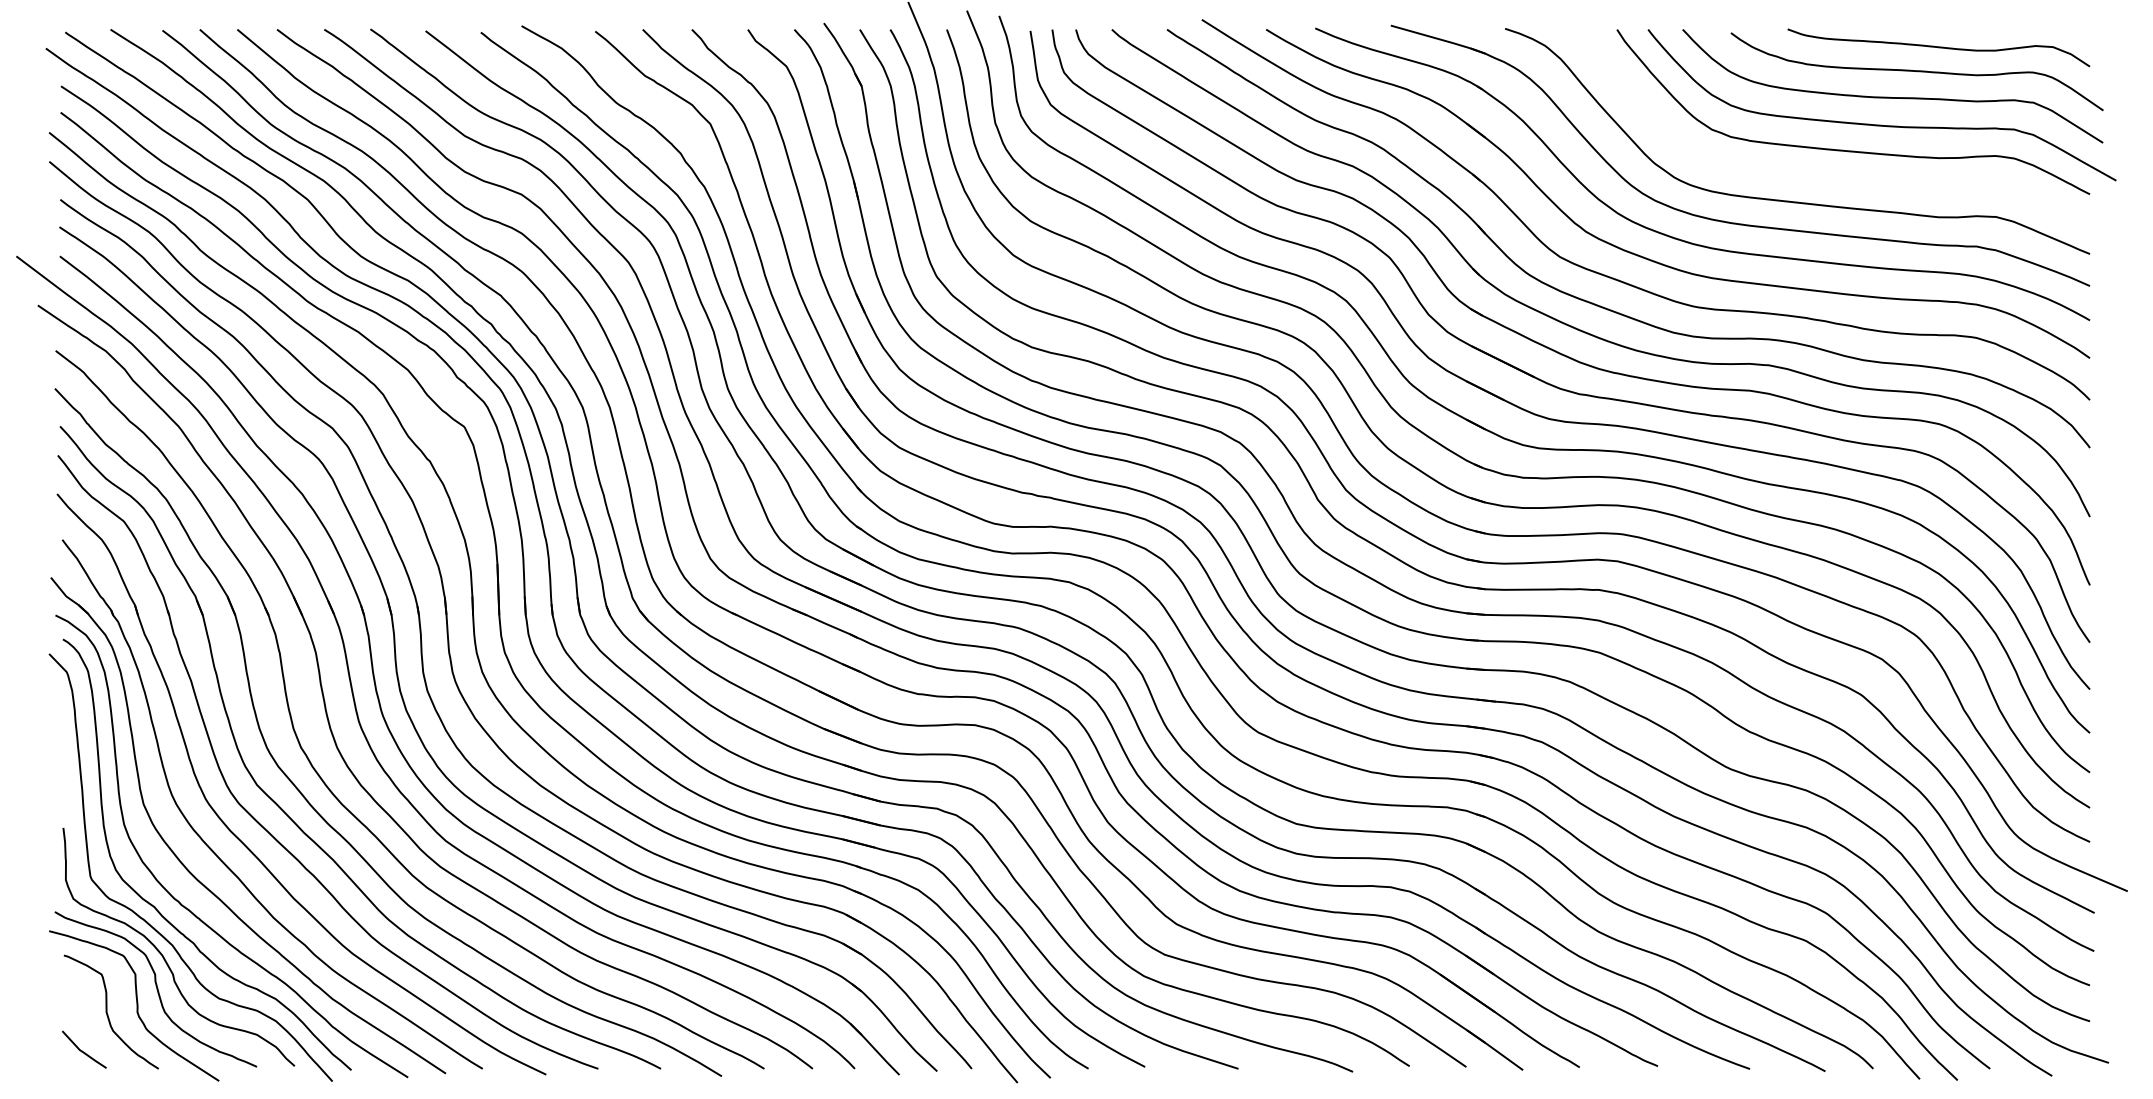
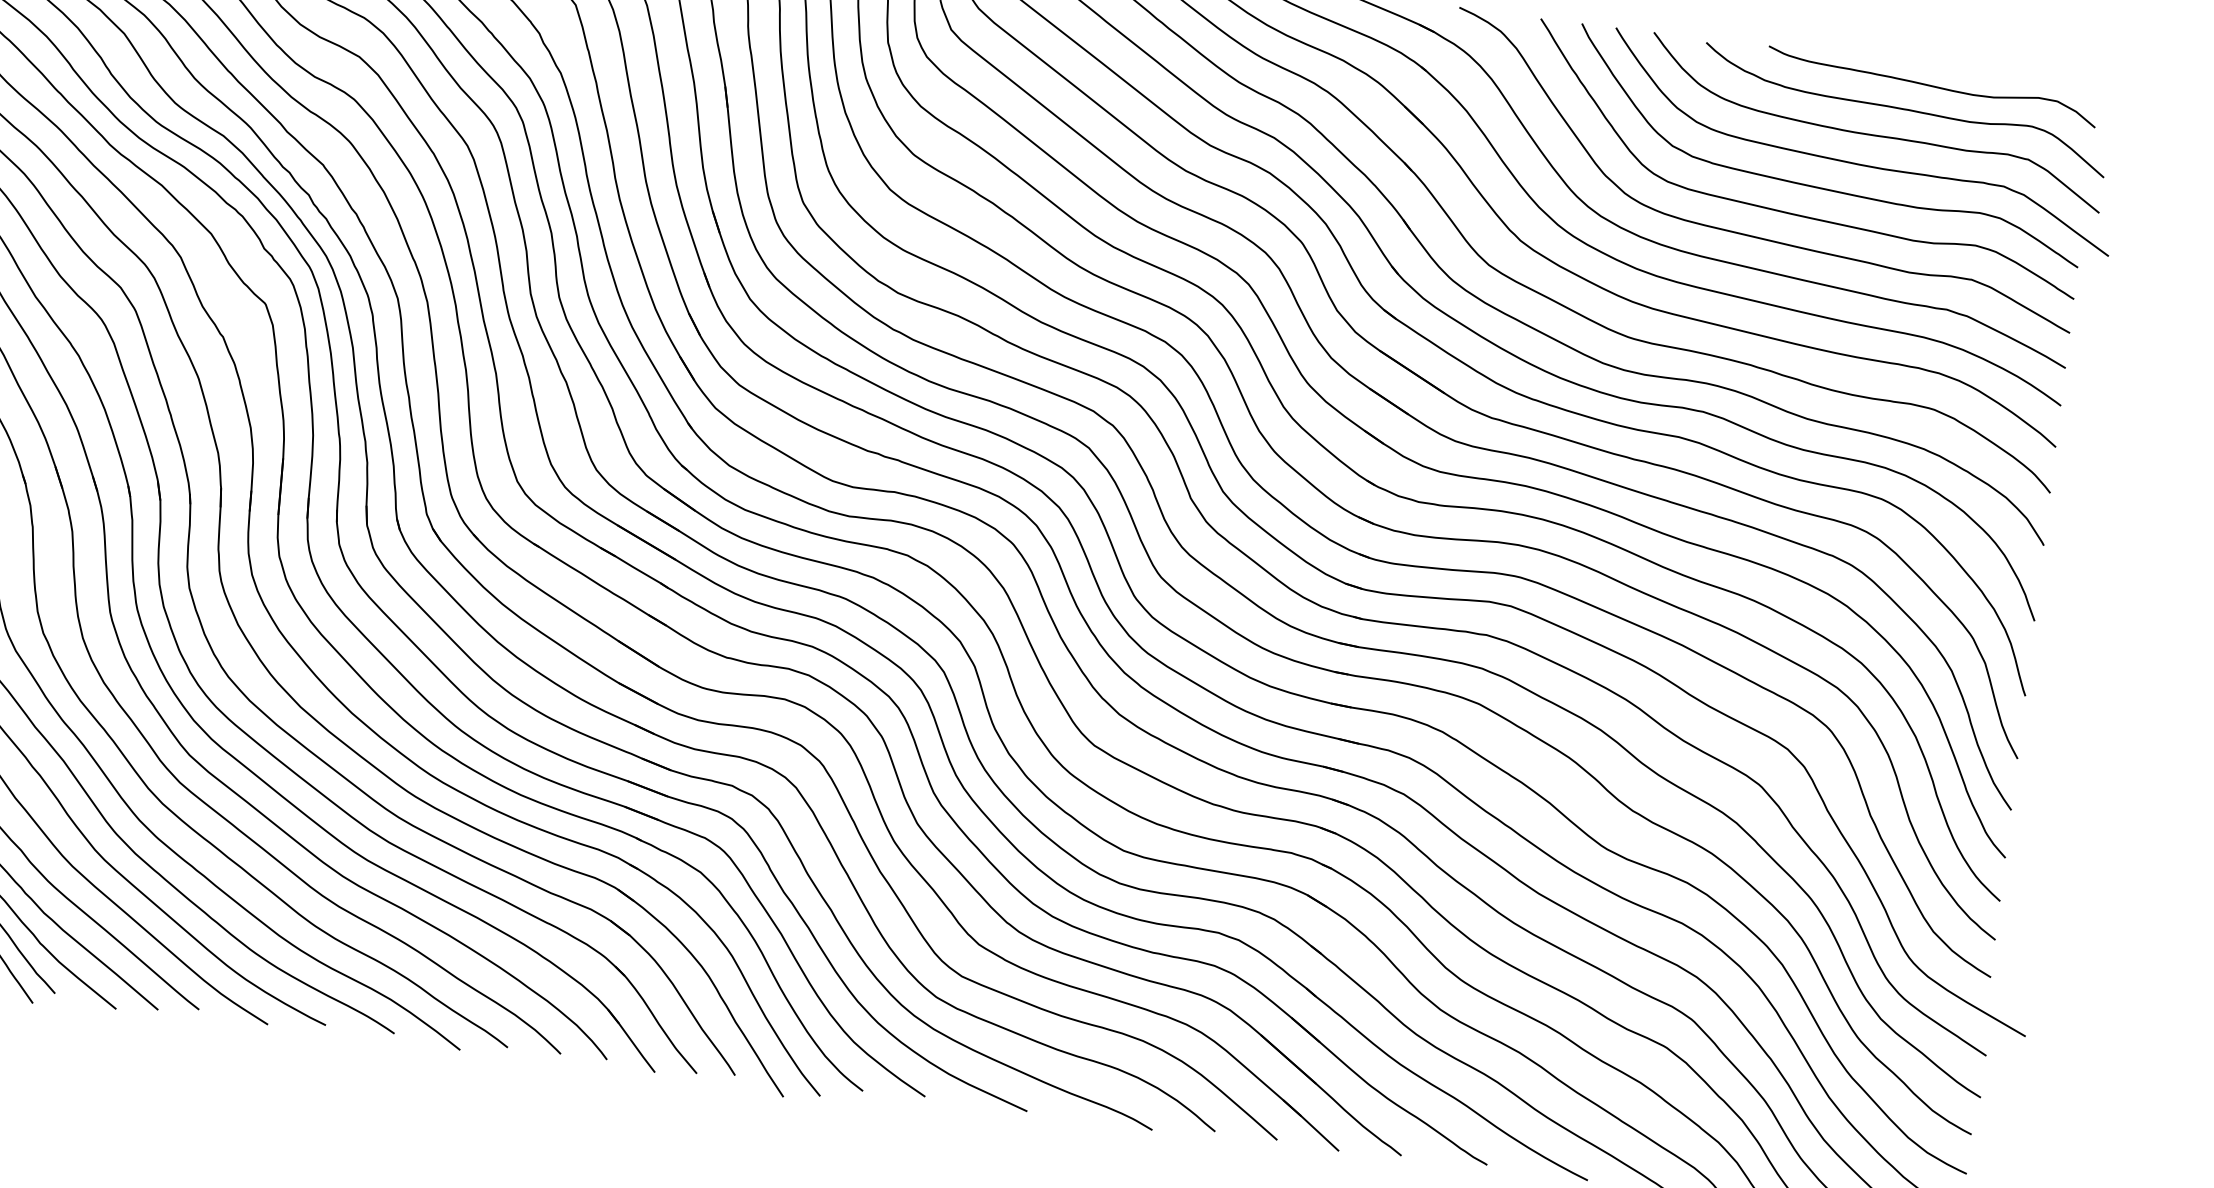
curve: (1828, 176) -> (1793, 212), added

